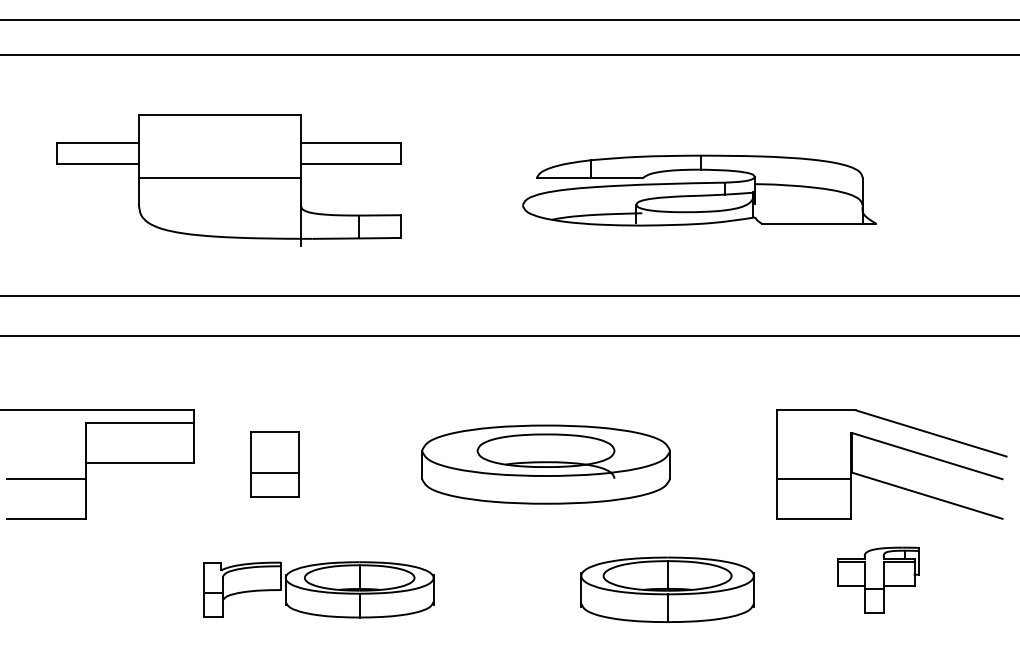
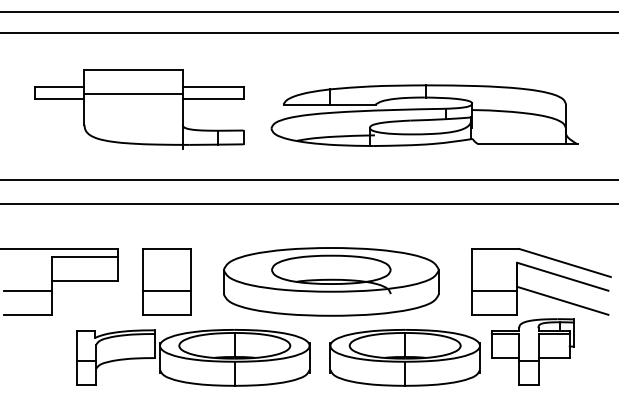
line: (219, 177) -> (133, 93), moved
part: (699, 190) -> (424, 115), size x1.43
part: (274, 463) -> (166, 281), size x1.67
part: (546, 463) -> (331, 281), size x1.43
part: (877, 579) -> (532, 351), size x1.67
part: (318, 589) -> (193, 357), size x1.67
part: (666, 589) -> (404, 357), size x1.43

